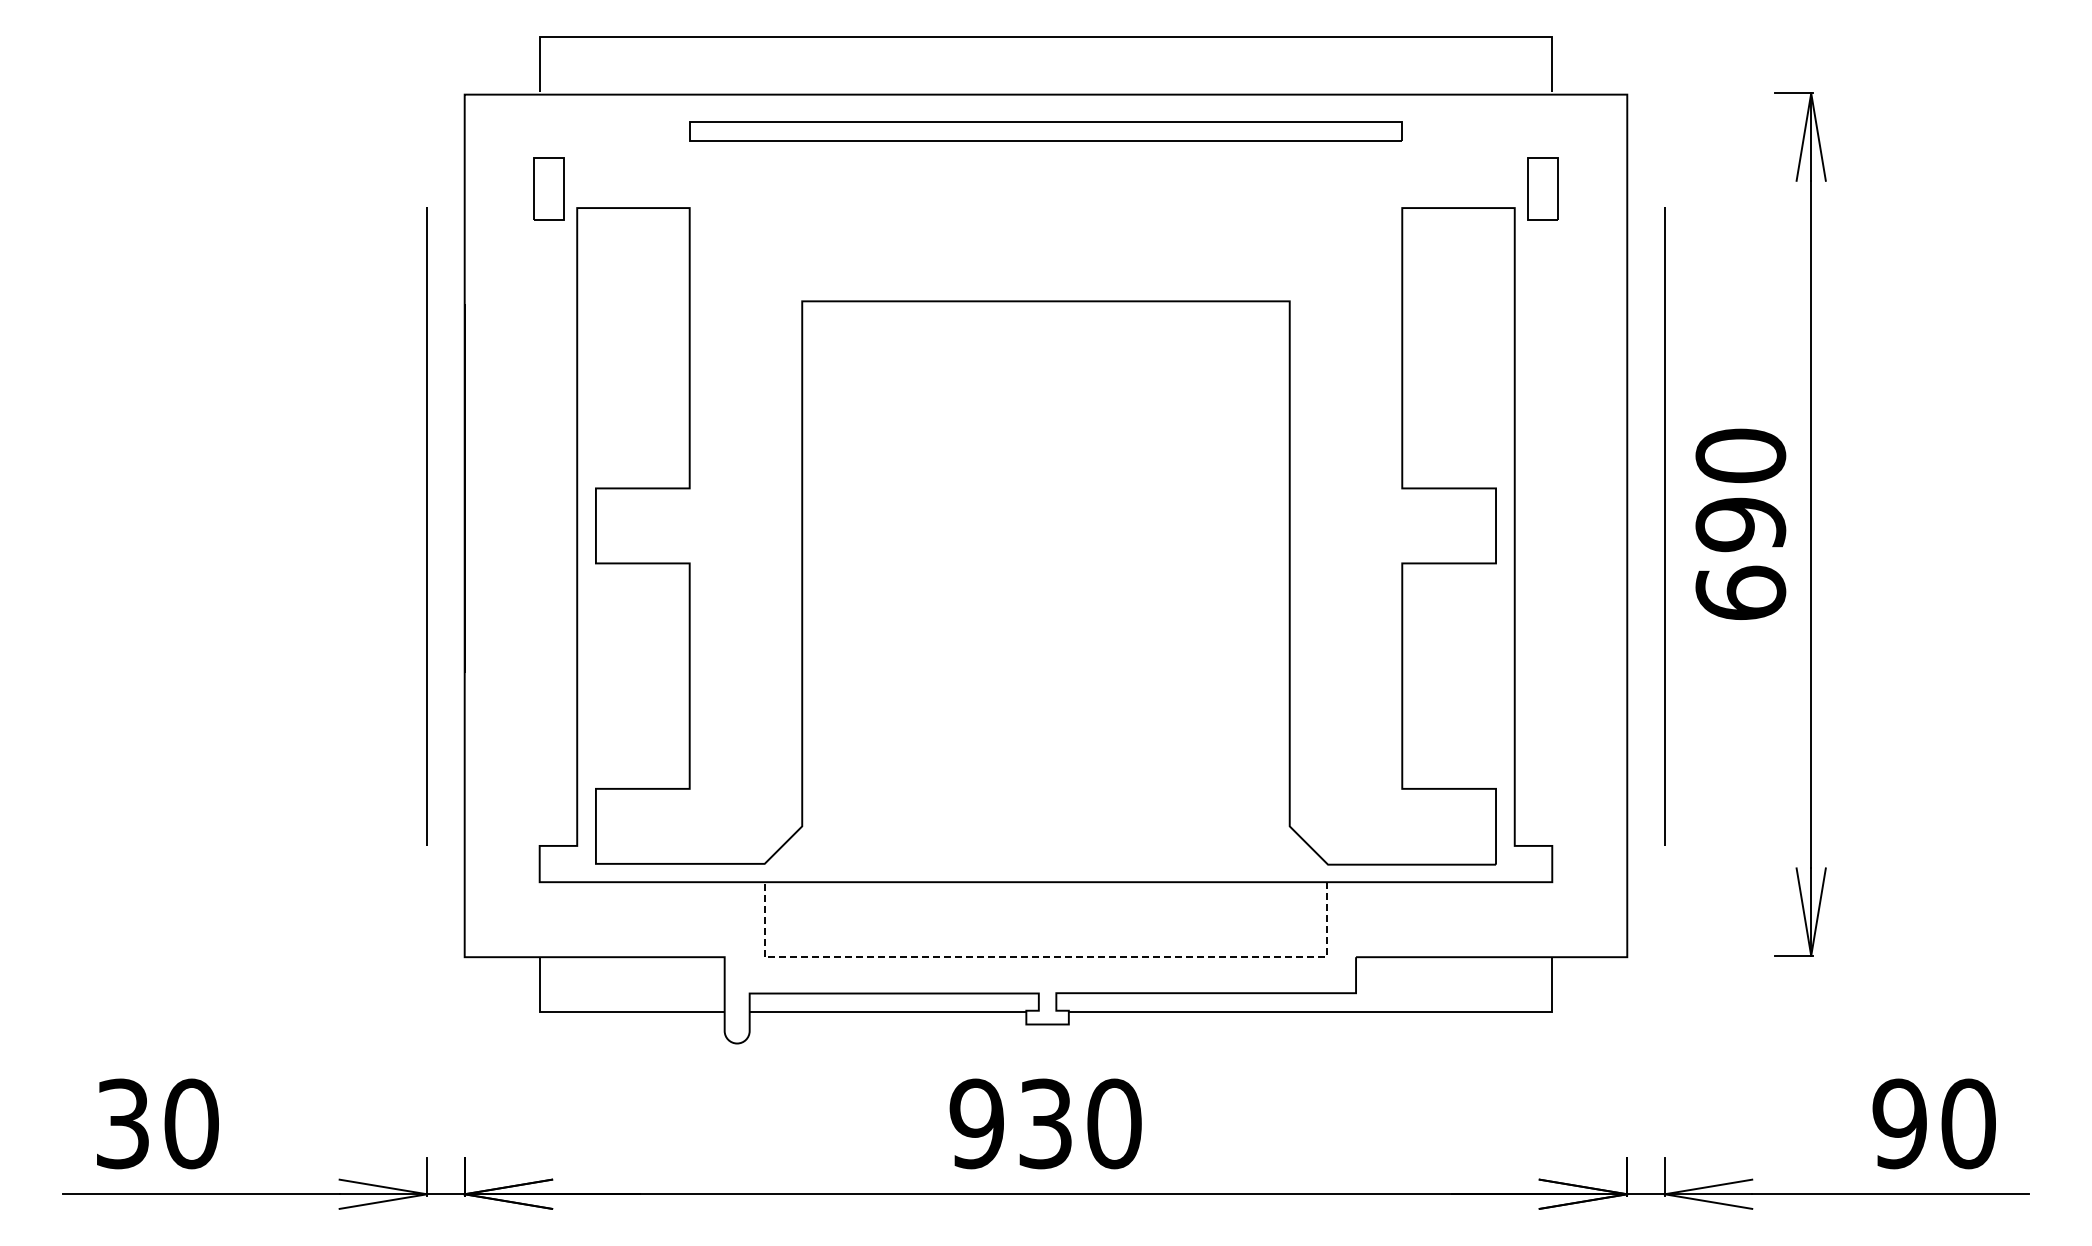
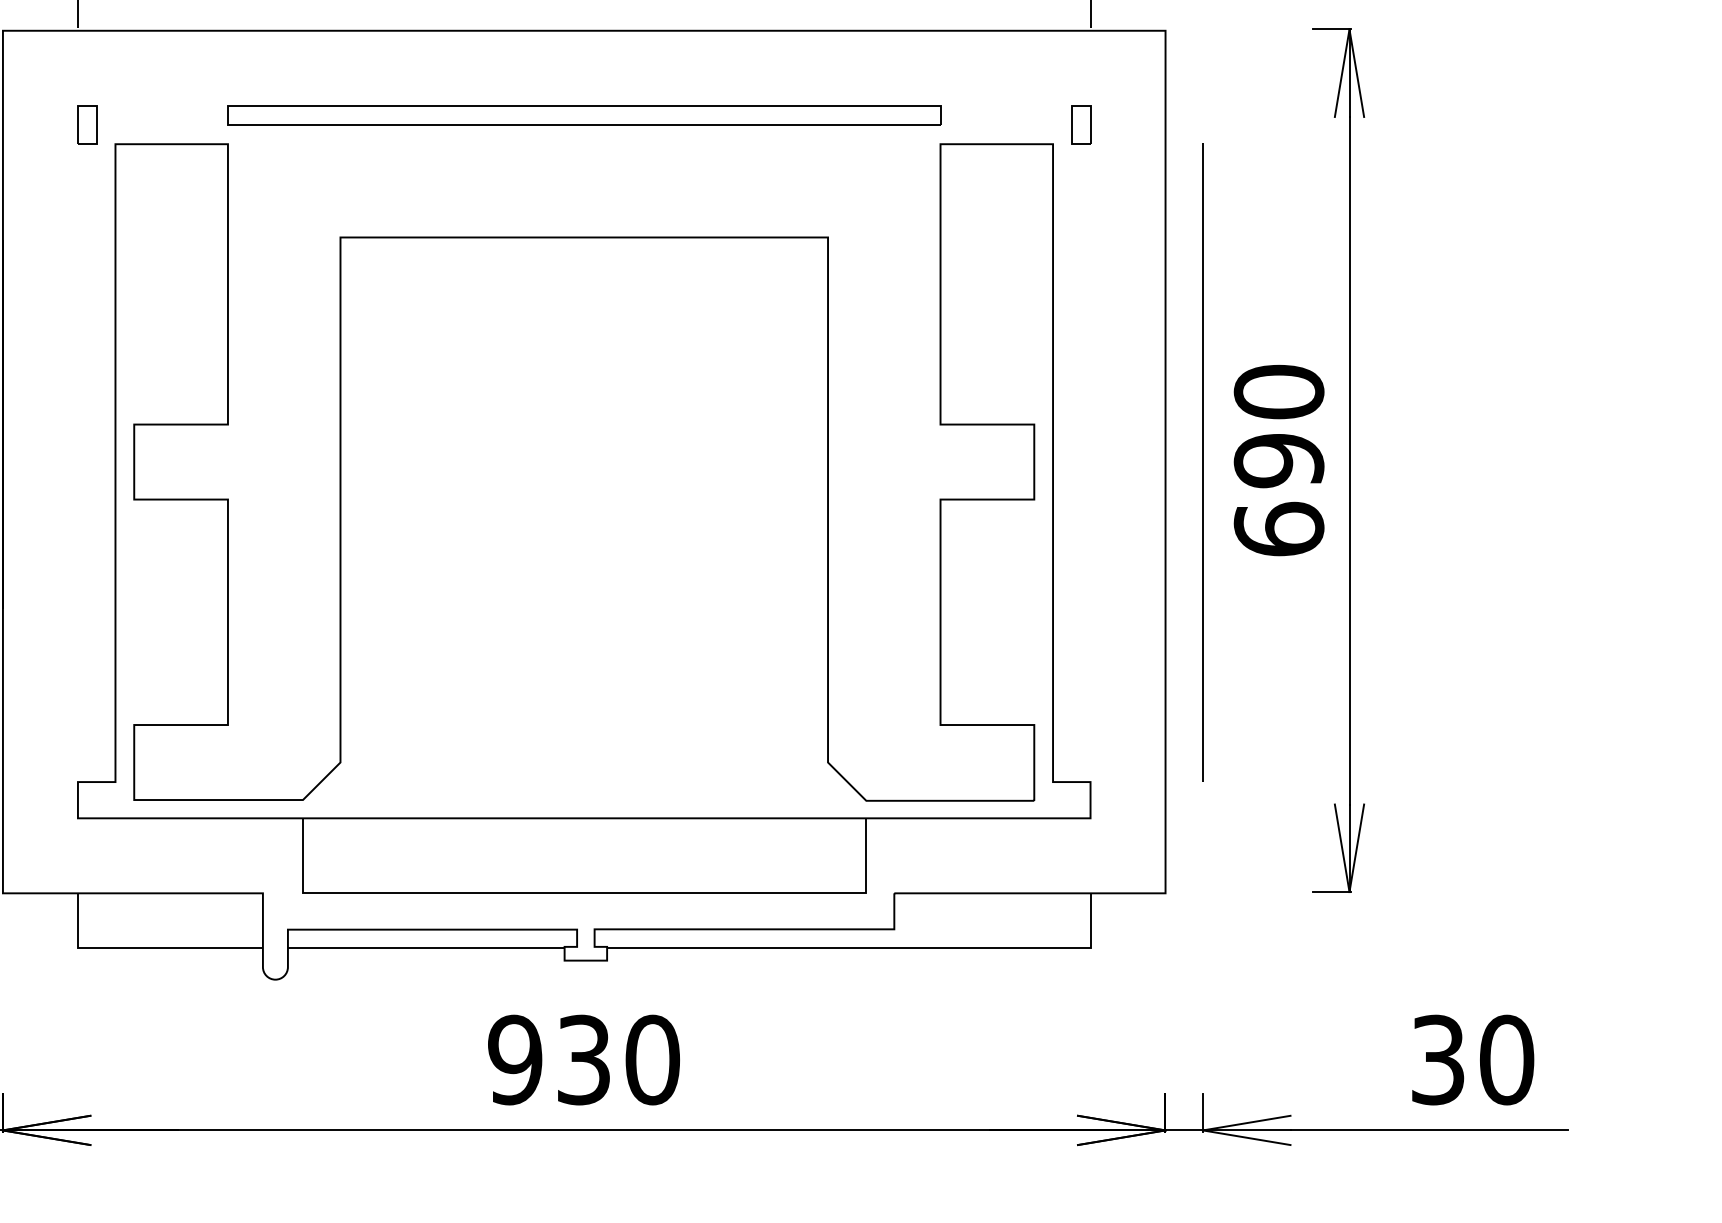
part: (1045, 131) -> (583, 115), moved
part: (548, 188) -> (86, 124), size x0.62
part: (1542, 188) -> (1080, 124), size x0.62
line: (1045, 957) -> (583, 893), dashed -> solid
text: (1899, 1123) -> (1437, 1059), 90 -> 30

